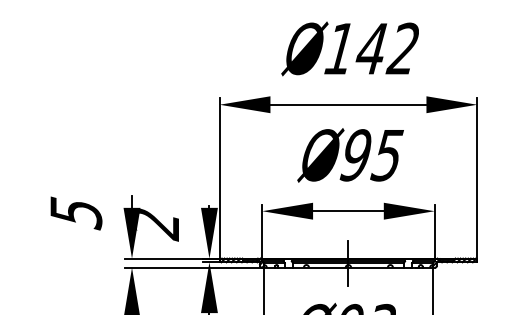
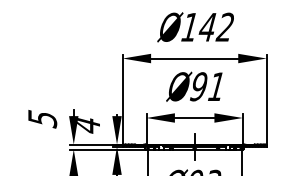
text: (385, 154) -> (215, 86), 95 -> 91
text: (156, 224) -> (87, 125), 2 -> 4

